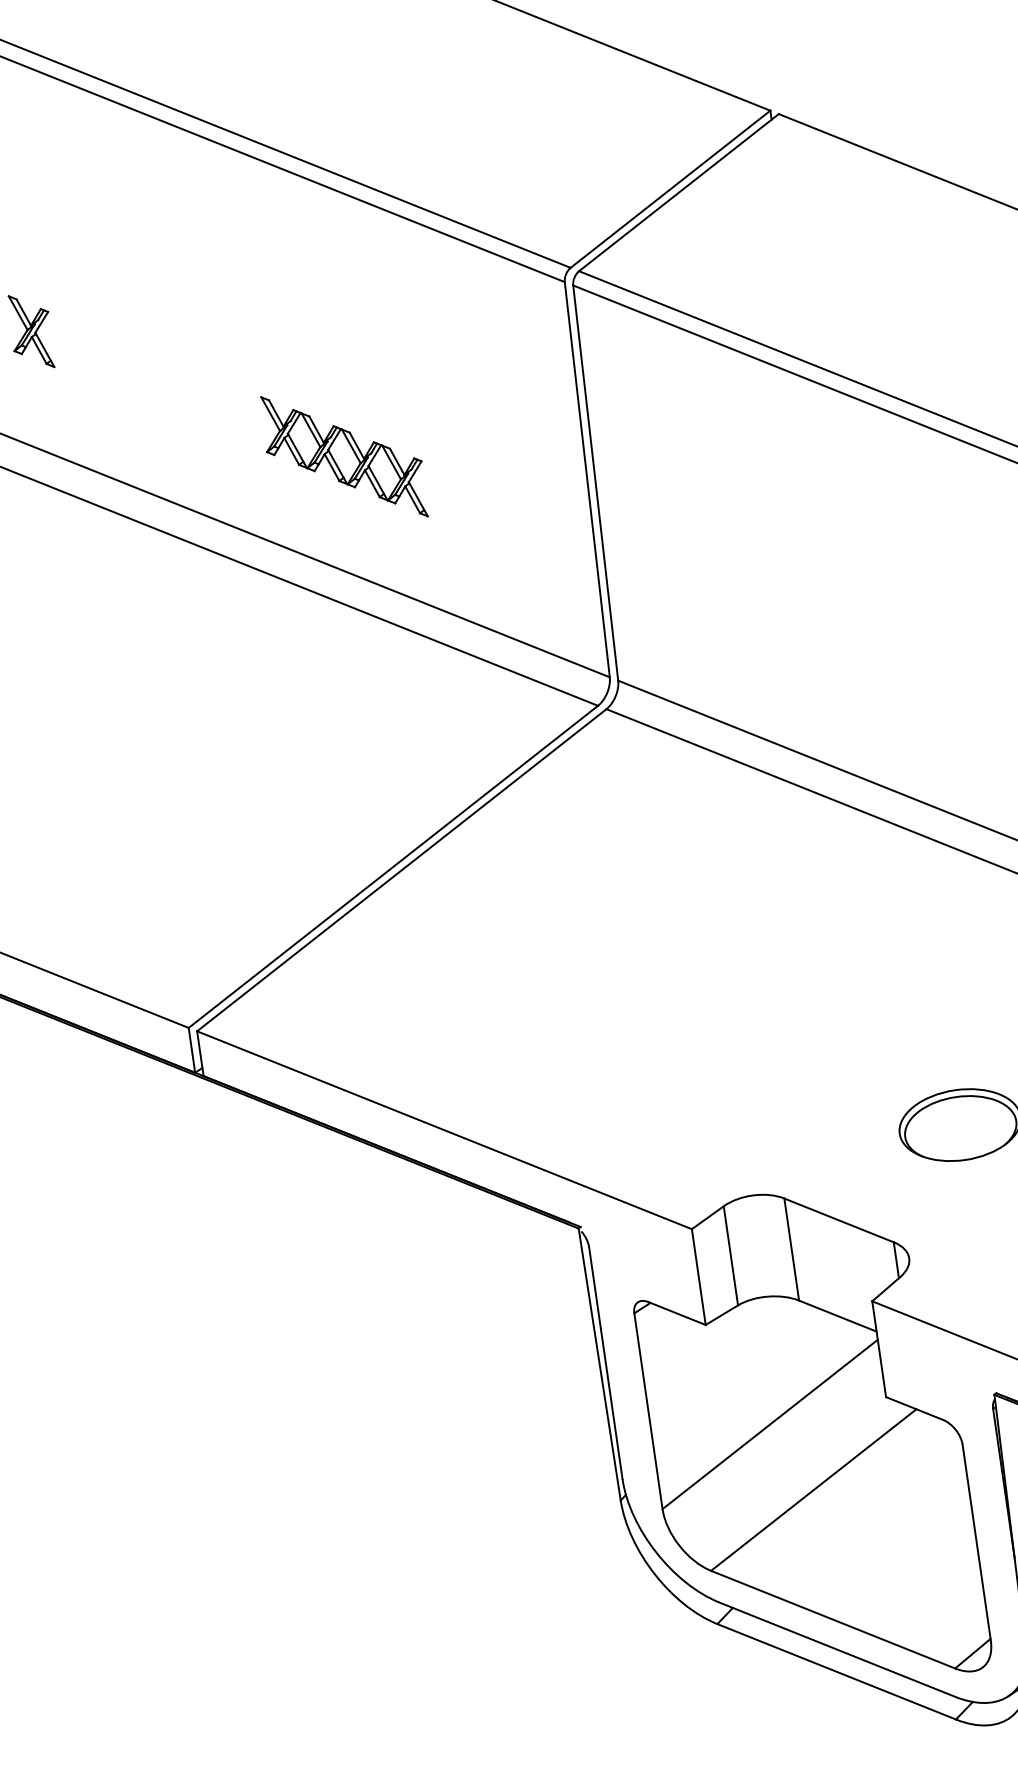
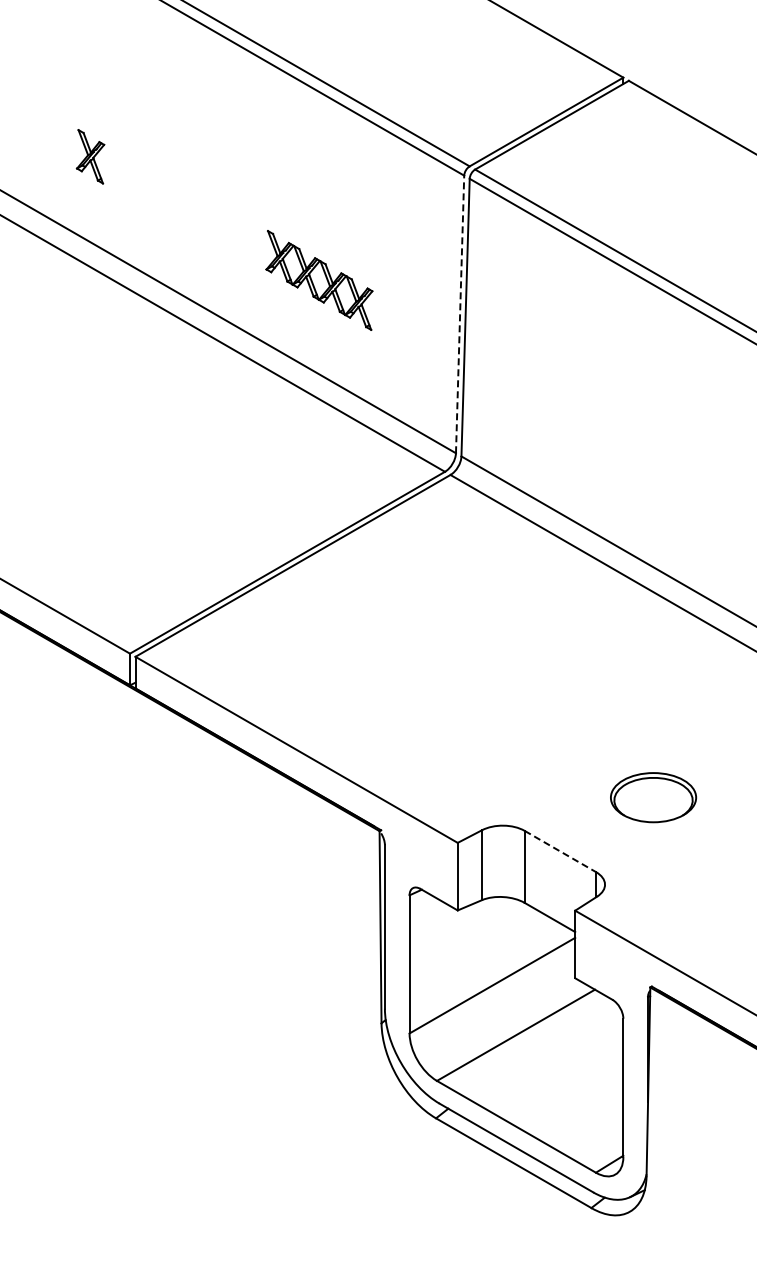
part: (344, 456) -> (319, 280), moved
line: (587, 479) -> (460, 314), solid -> dashed
line: (839, 1220) -> (560, 851), solid -> dashed

